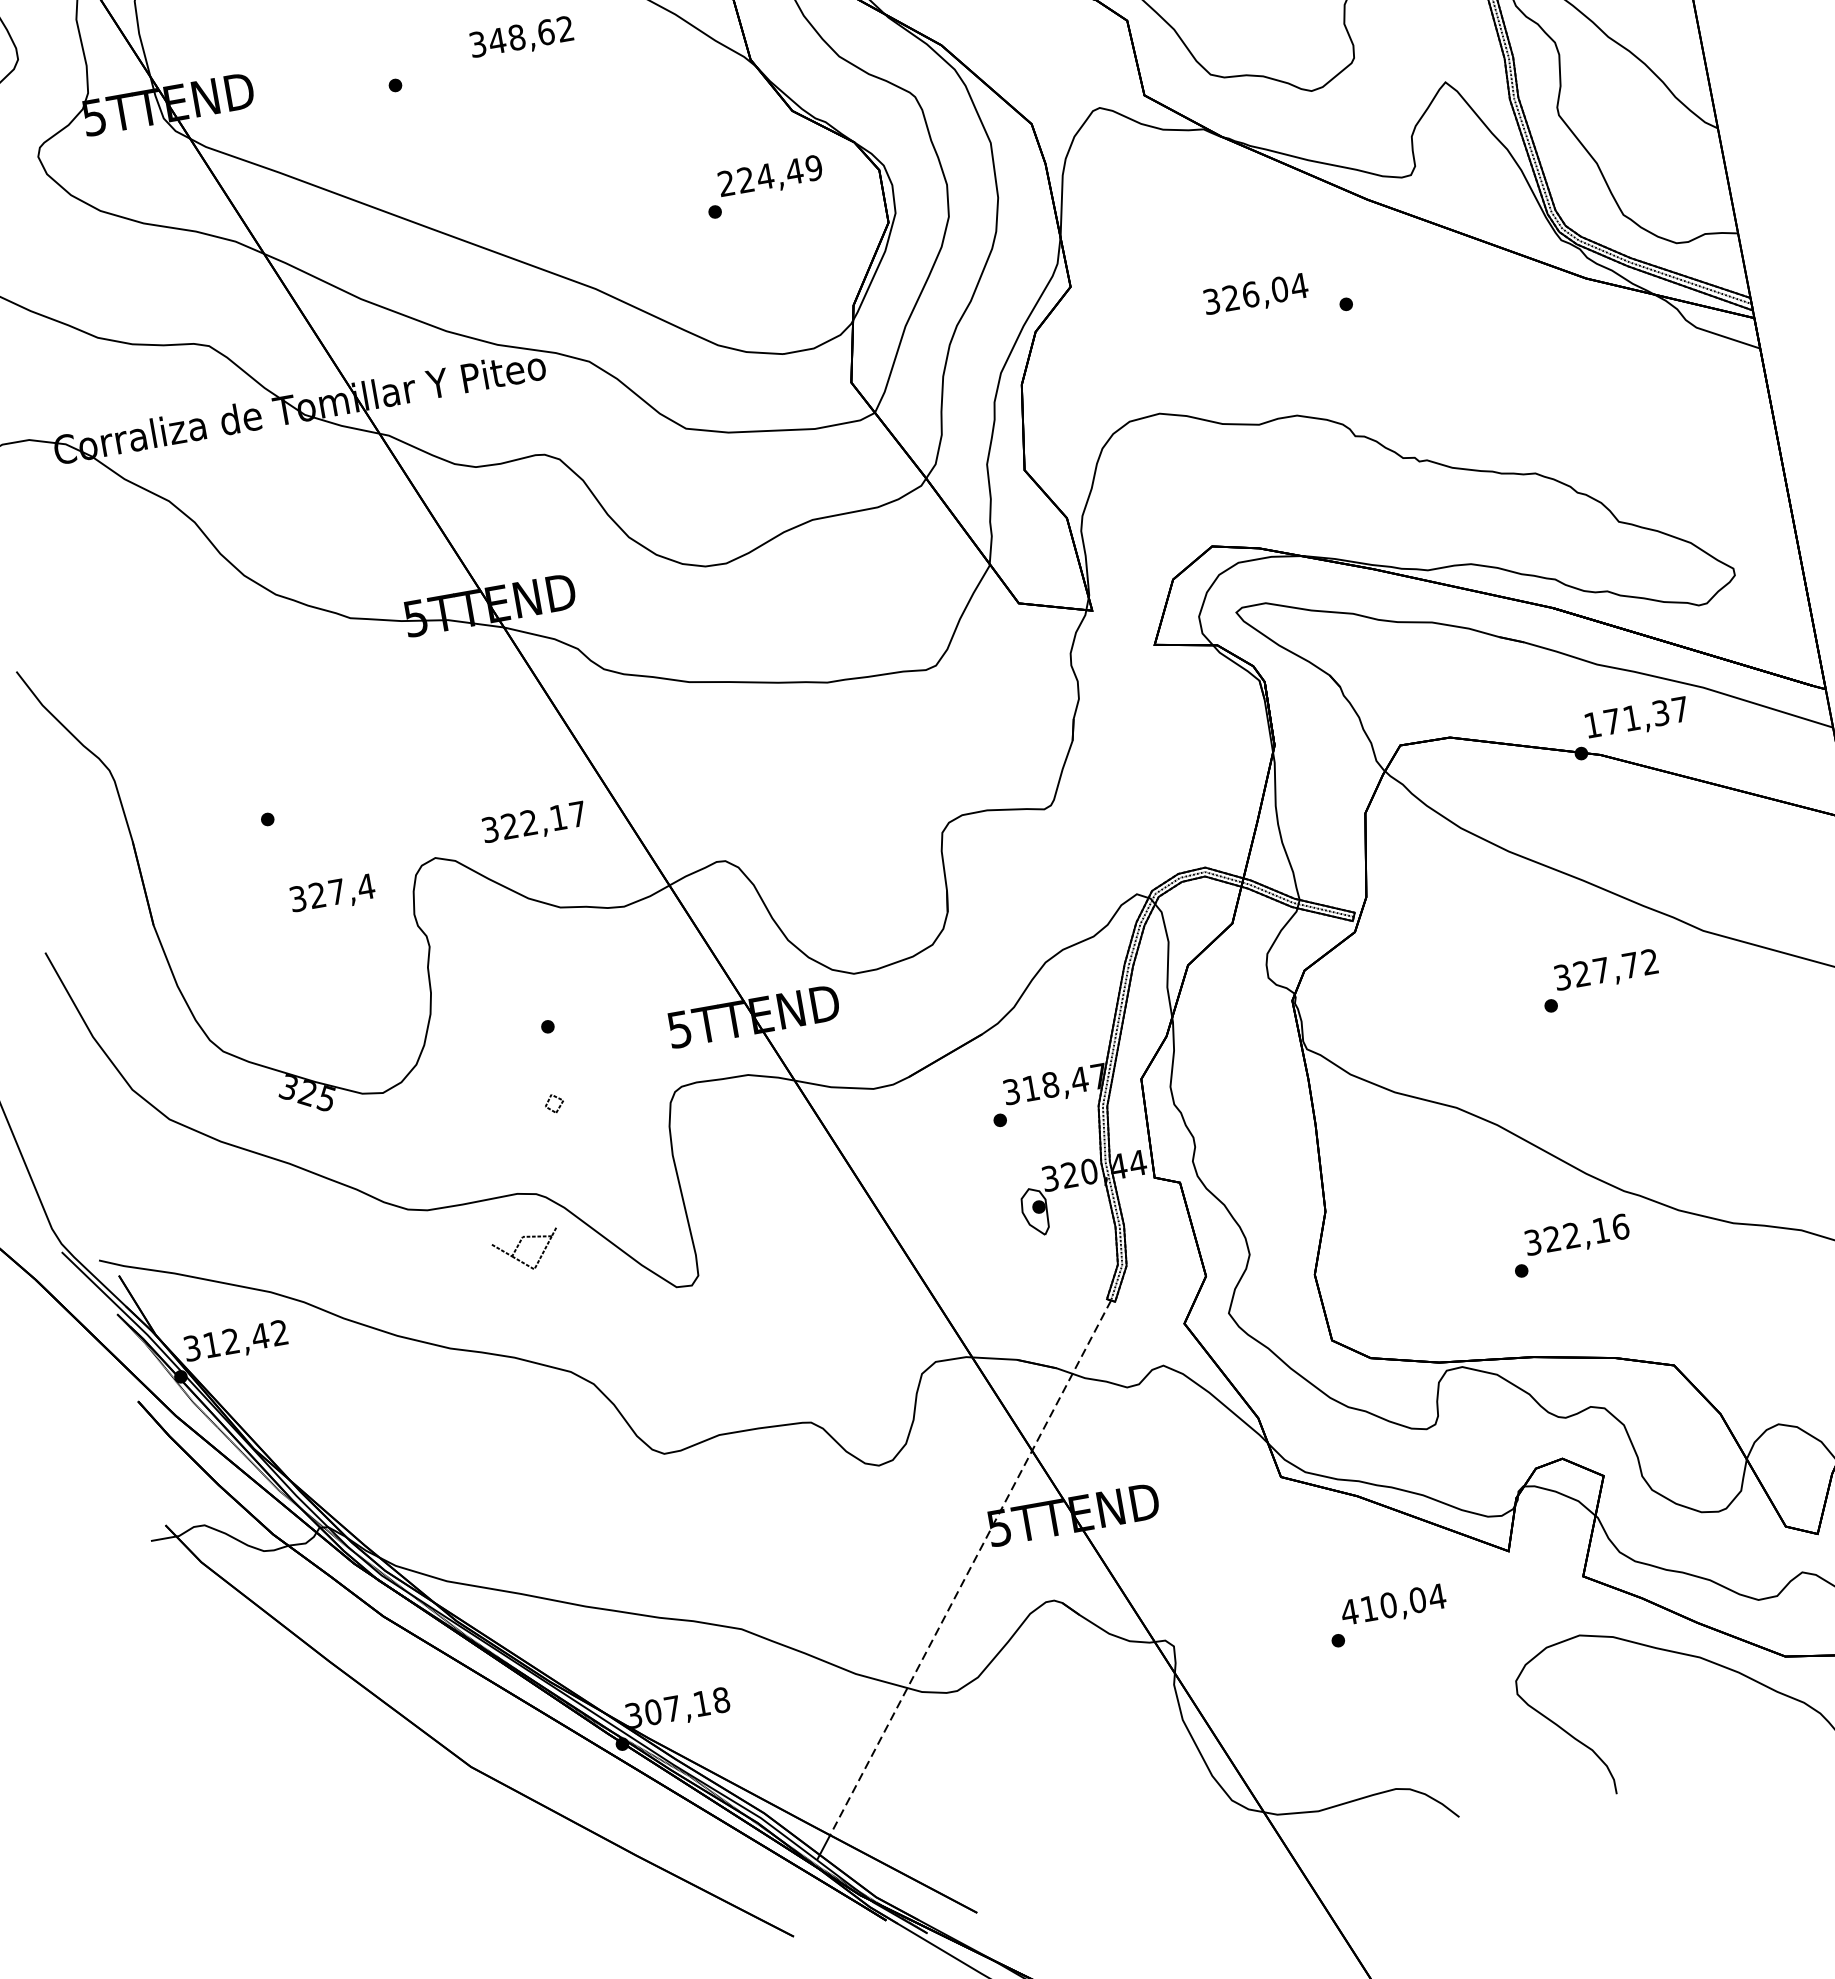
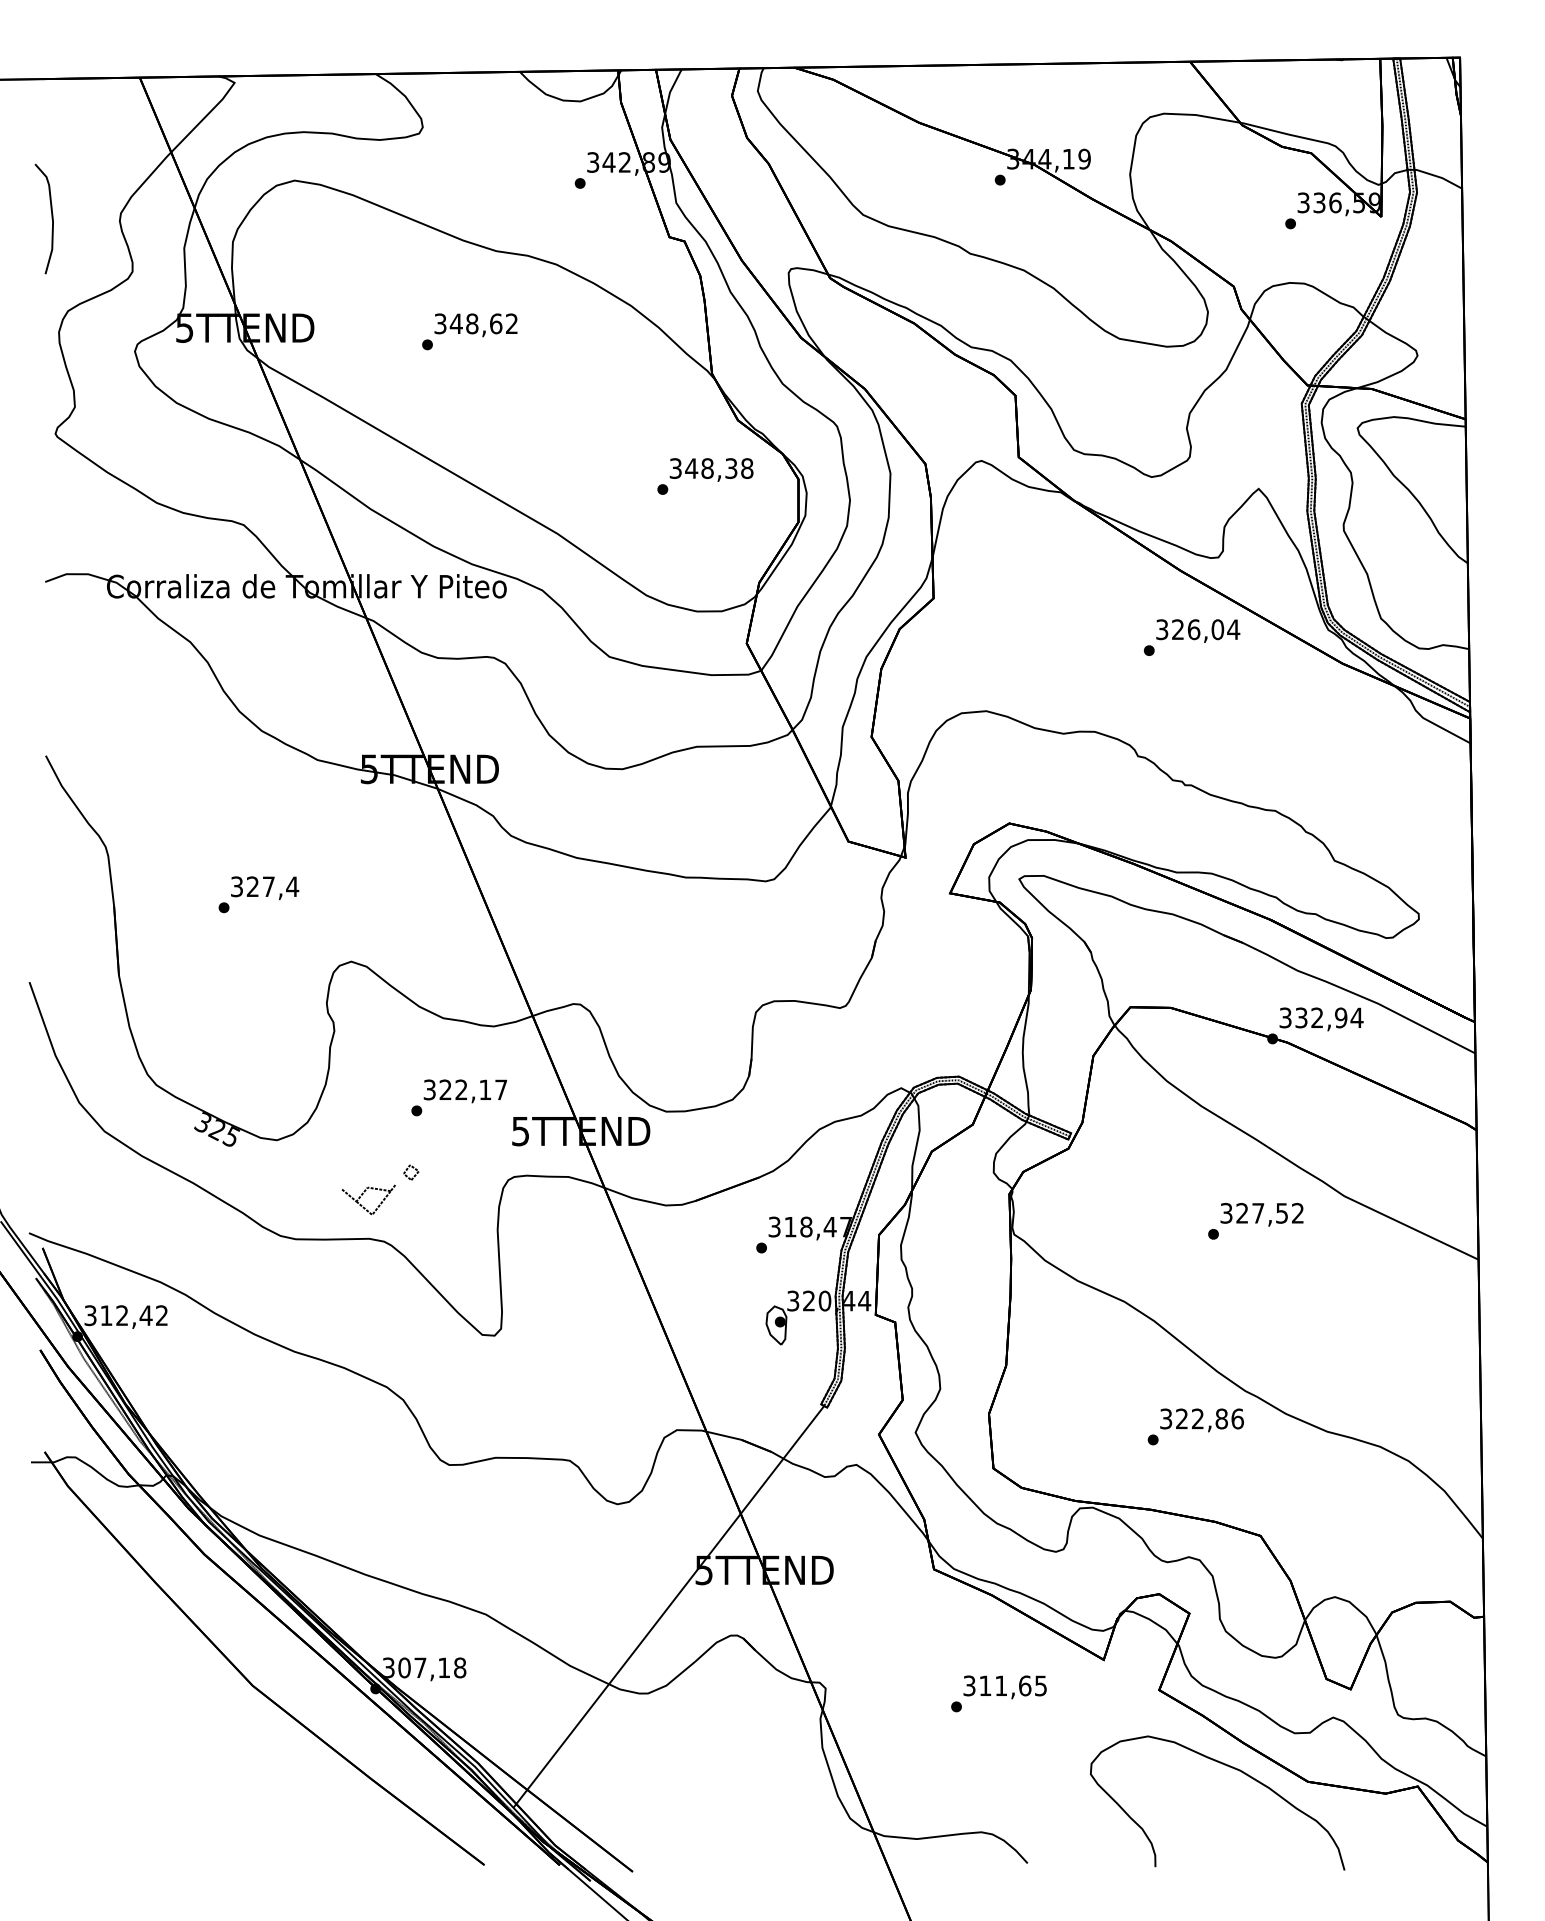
text: (521, 38) -> (475, 325), moved
text: (770, 175) -> (711, 468), 224,49 -> 348,38
text: (1256, 294) -> (1198, 630), moved
text: (1636, 716) -> (1321, 1017), 171,37 -> 332,94
text: (534, 823) -> (465, 1091), moved
text: (333, 894) -> (265, 888), moved
text: (1630, 965) -> (1281, 1213), 327,72 -> 327,52
text: (1600, 1229) -> (1221, 1418), 322,16 -> 322,86
part: (519, 1246) -> (363, 1194), moved
line: (970, 1567) -> (675, 1597), dashed -> solid
text: (1392, 1604) -> (1004, 1685), 410,04 -> 311,65

